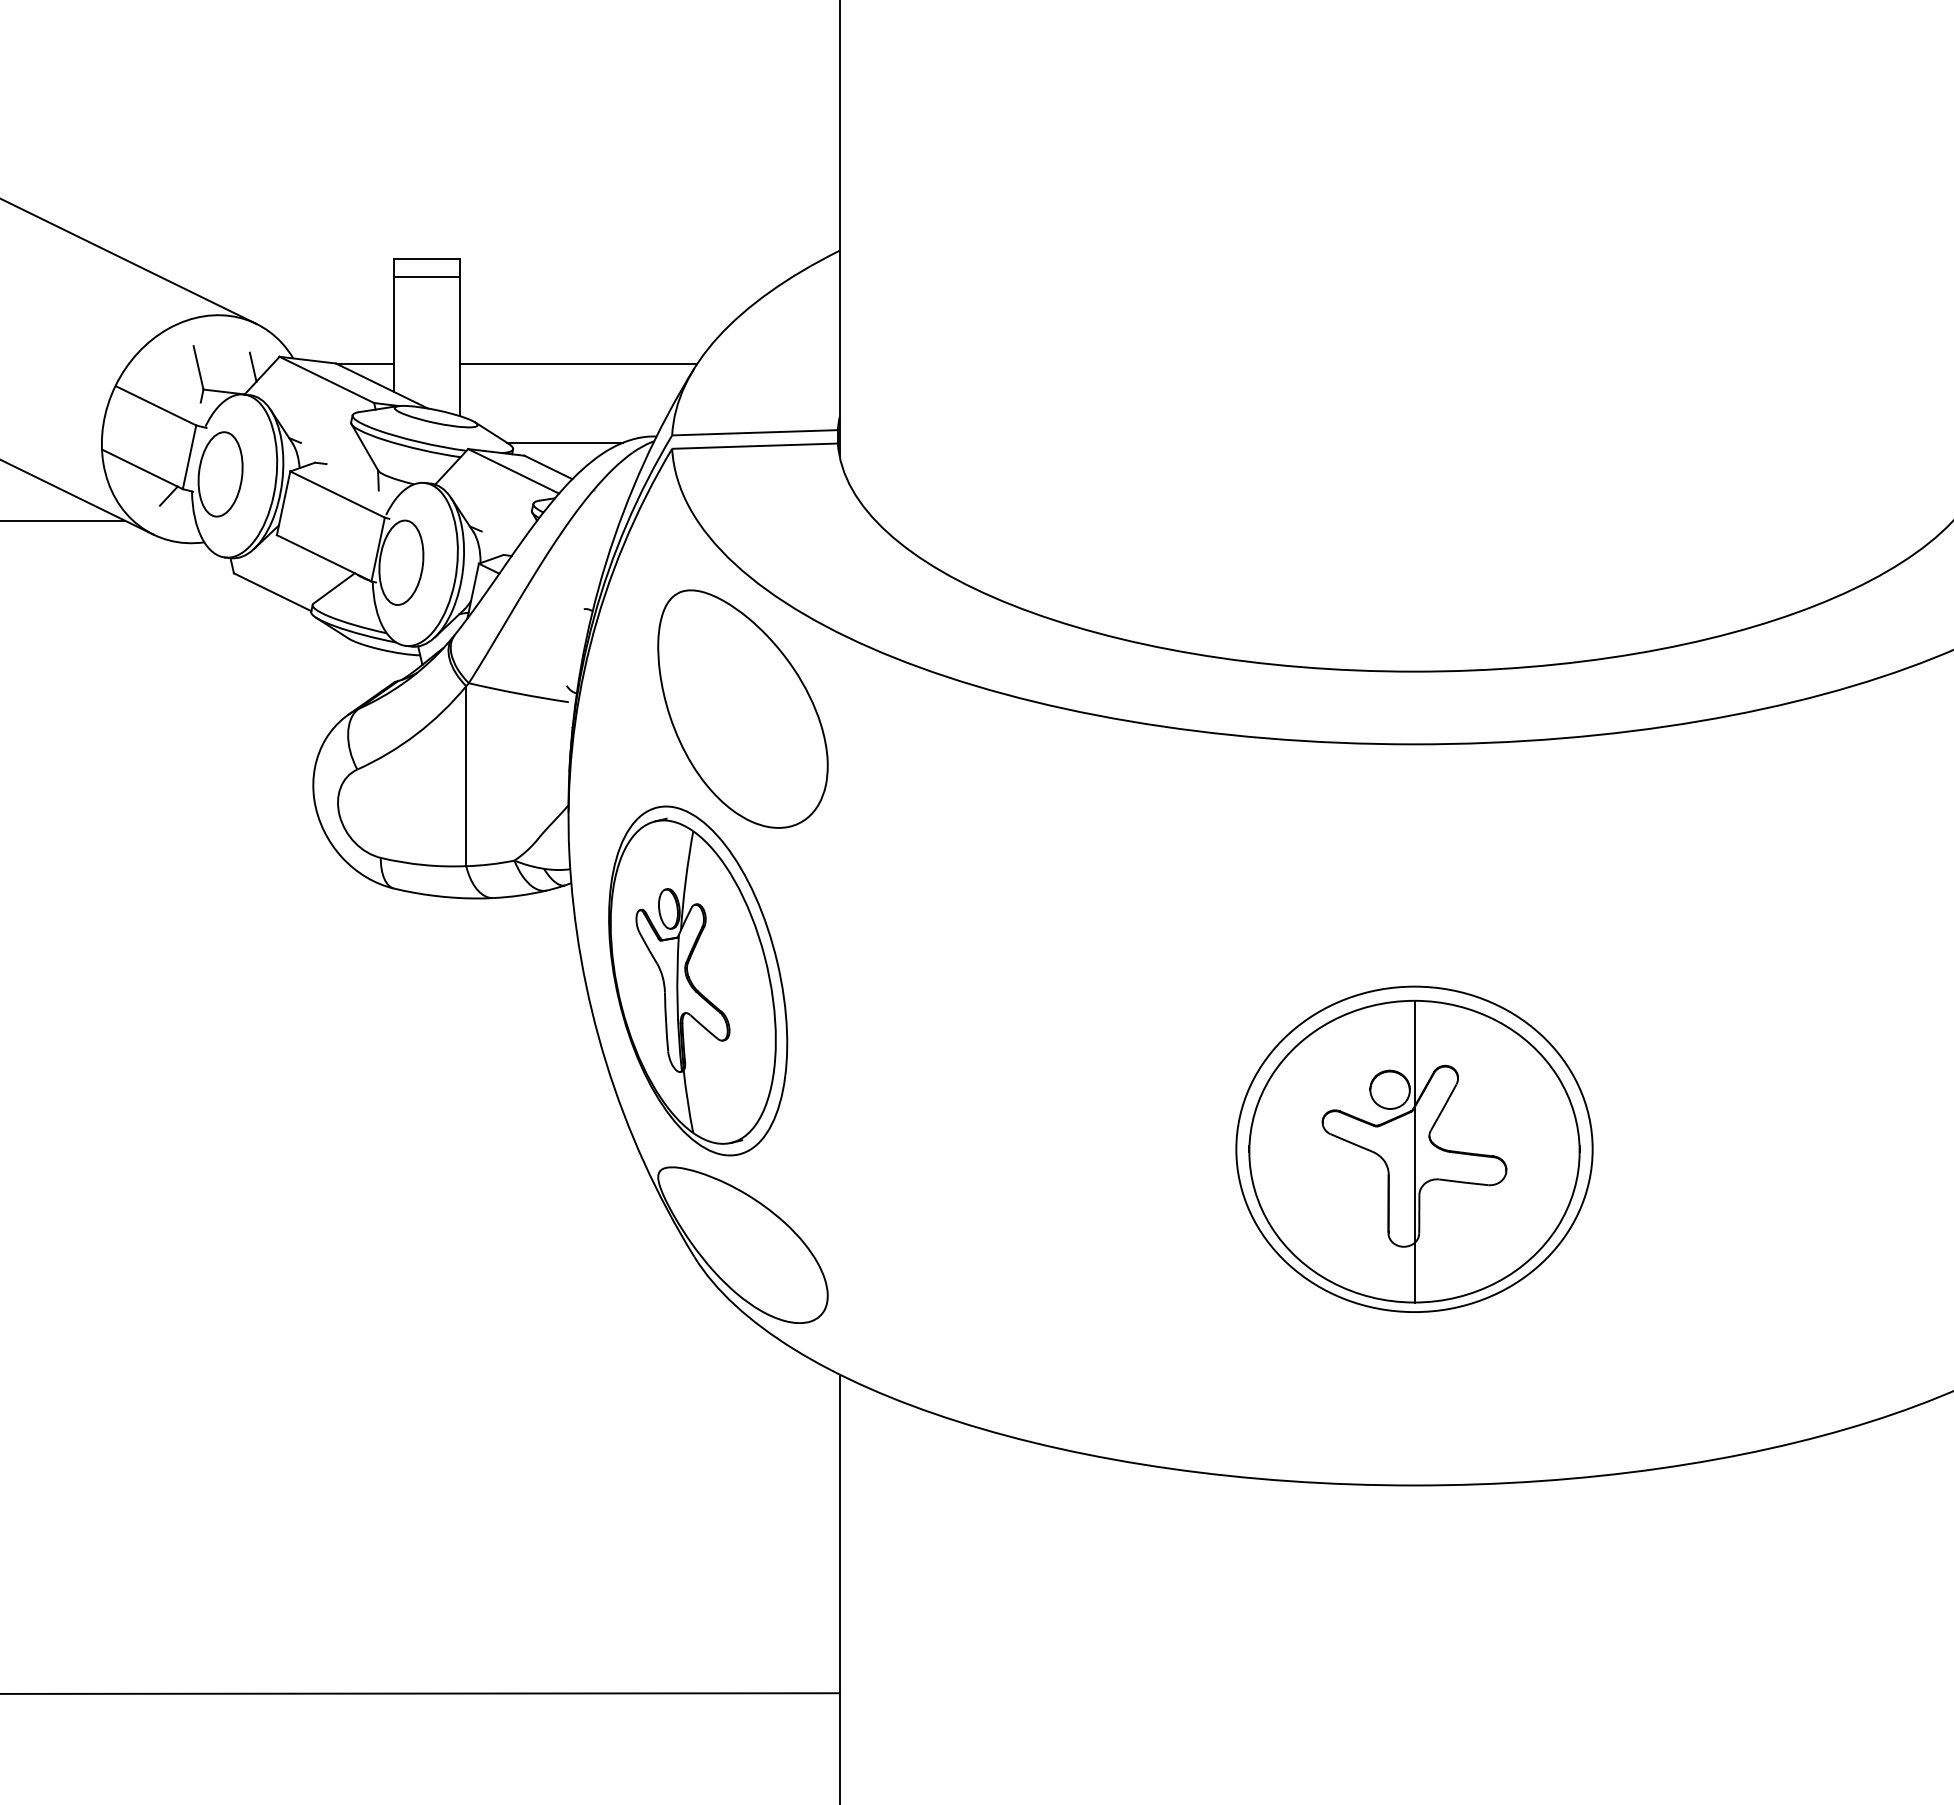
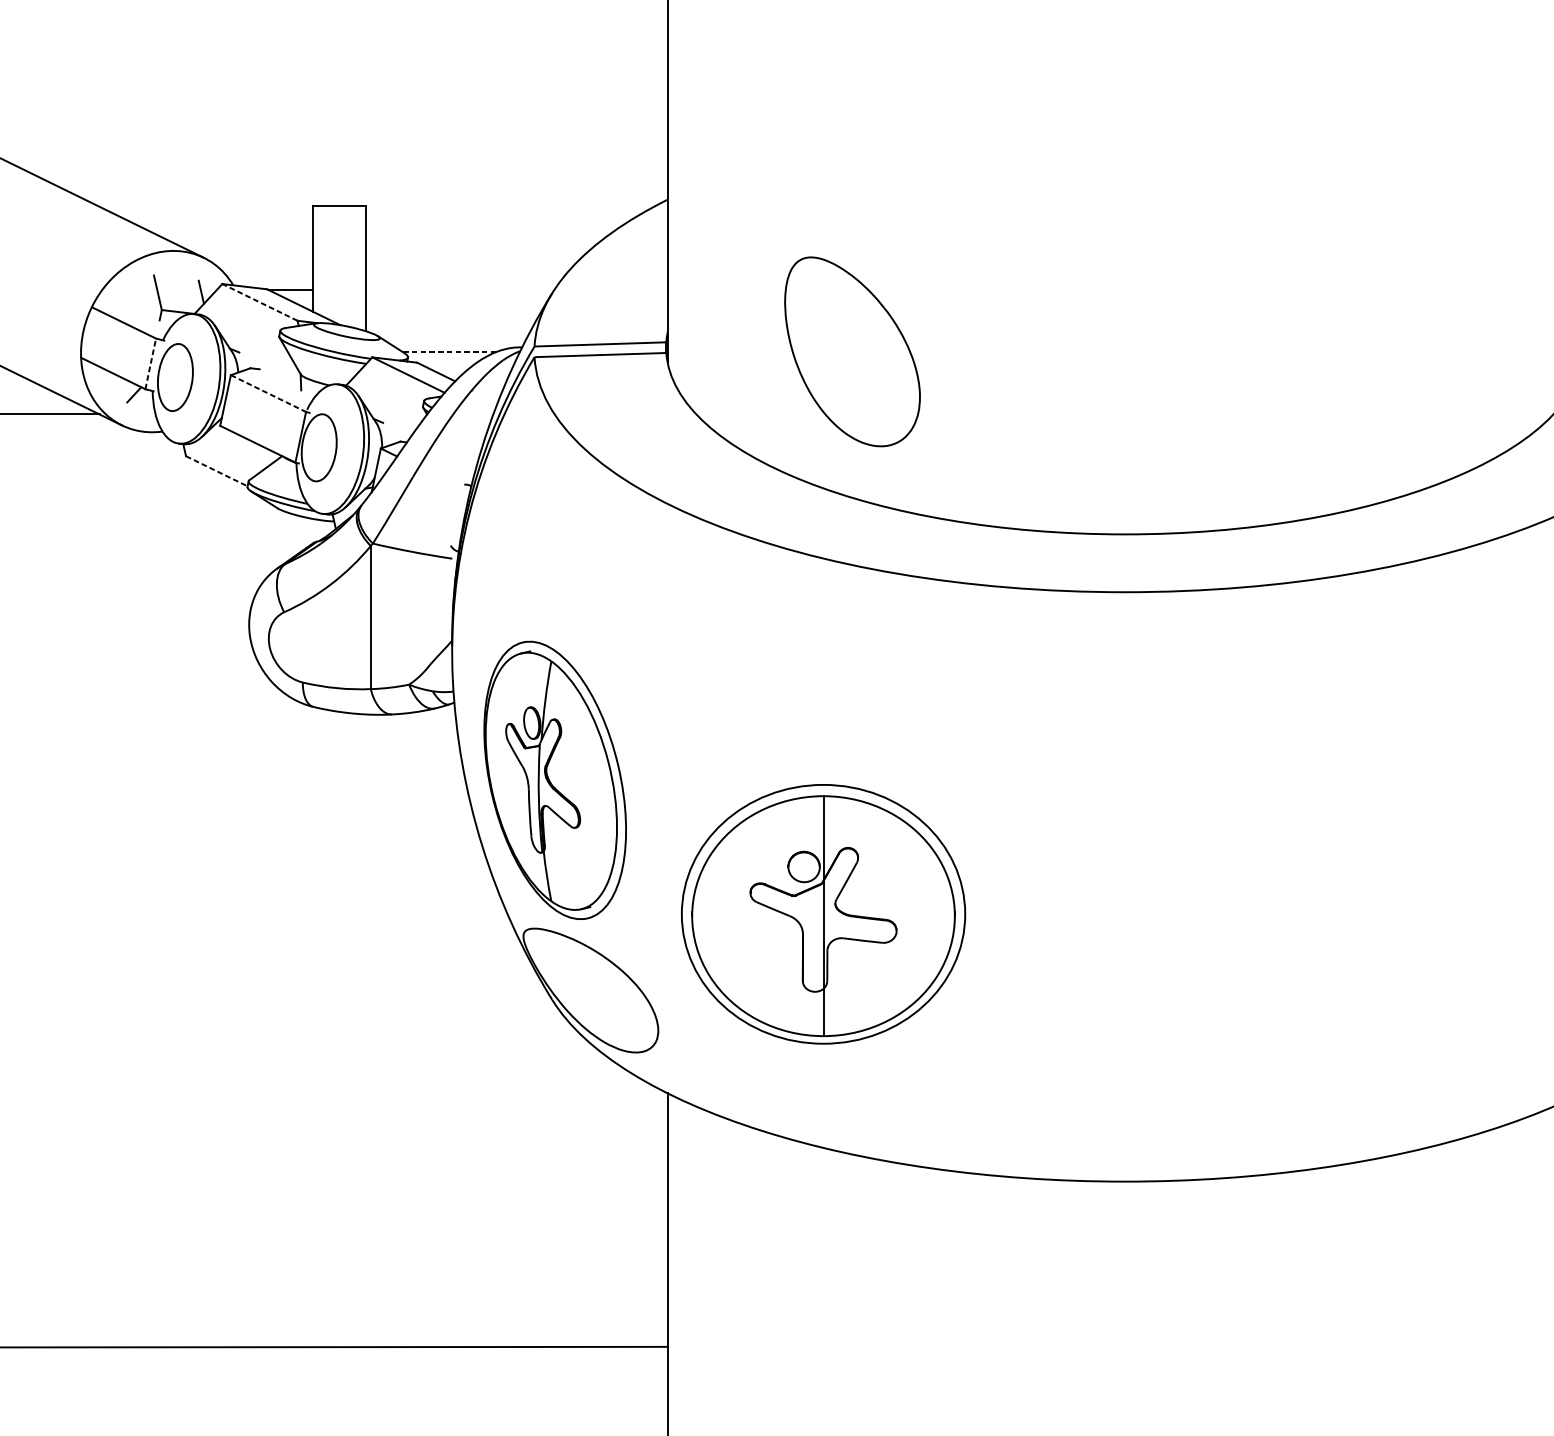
line: (426, 276) -> (339, 220), removed
line: (577, 364) -> (459, 290), removed
line: (326, 379) -> (259, 302), solid -> dashed
line: (565, 442) -> (449, 352), solid -> dashed
line: (189, 457) -> (150, 364), solid -> dashed
line: (337, 494) -> (268, 393), solid -> dashed
line: (273, 592) -> (217, 471), solid -> dashed
part: (742, 708) -> (852, 351), moved
part: (1414, 1148) -> (823, 913), moved

